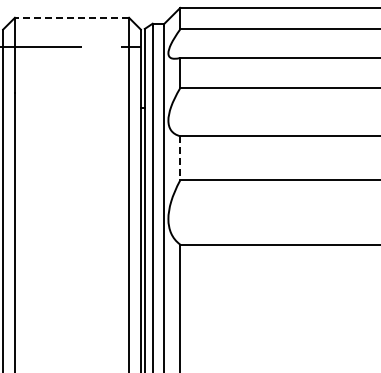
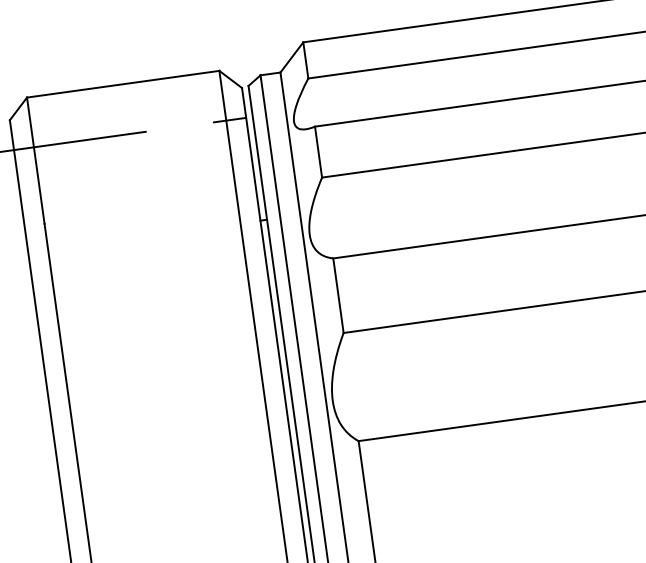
line: (71, 17) -> (122, 83), dashed -> solid
line: (180, 158) -> (338, 295), dashed -> solid

